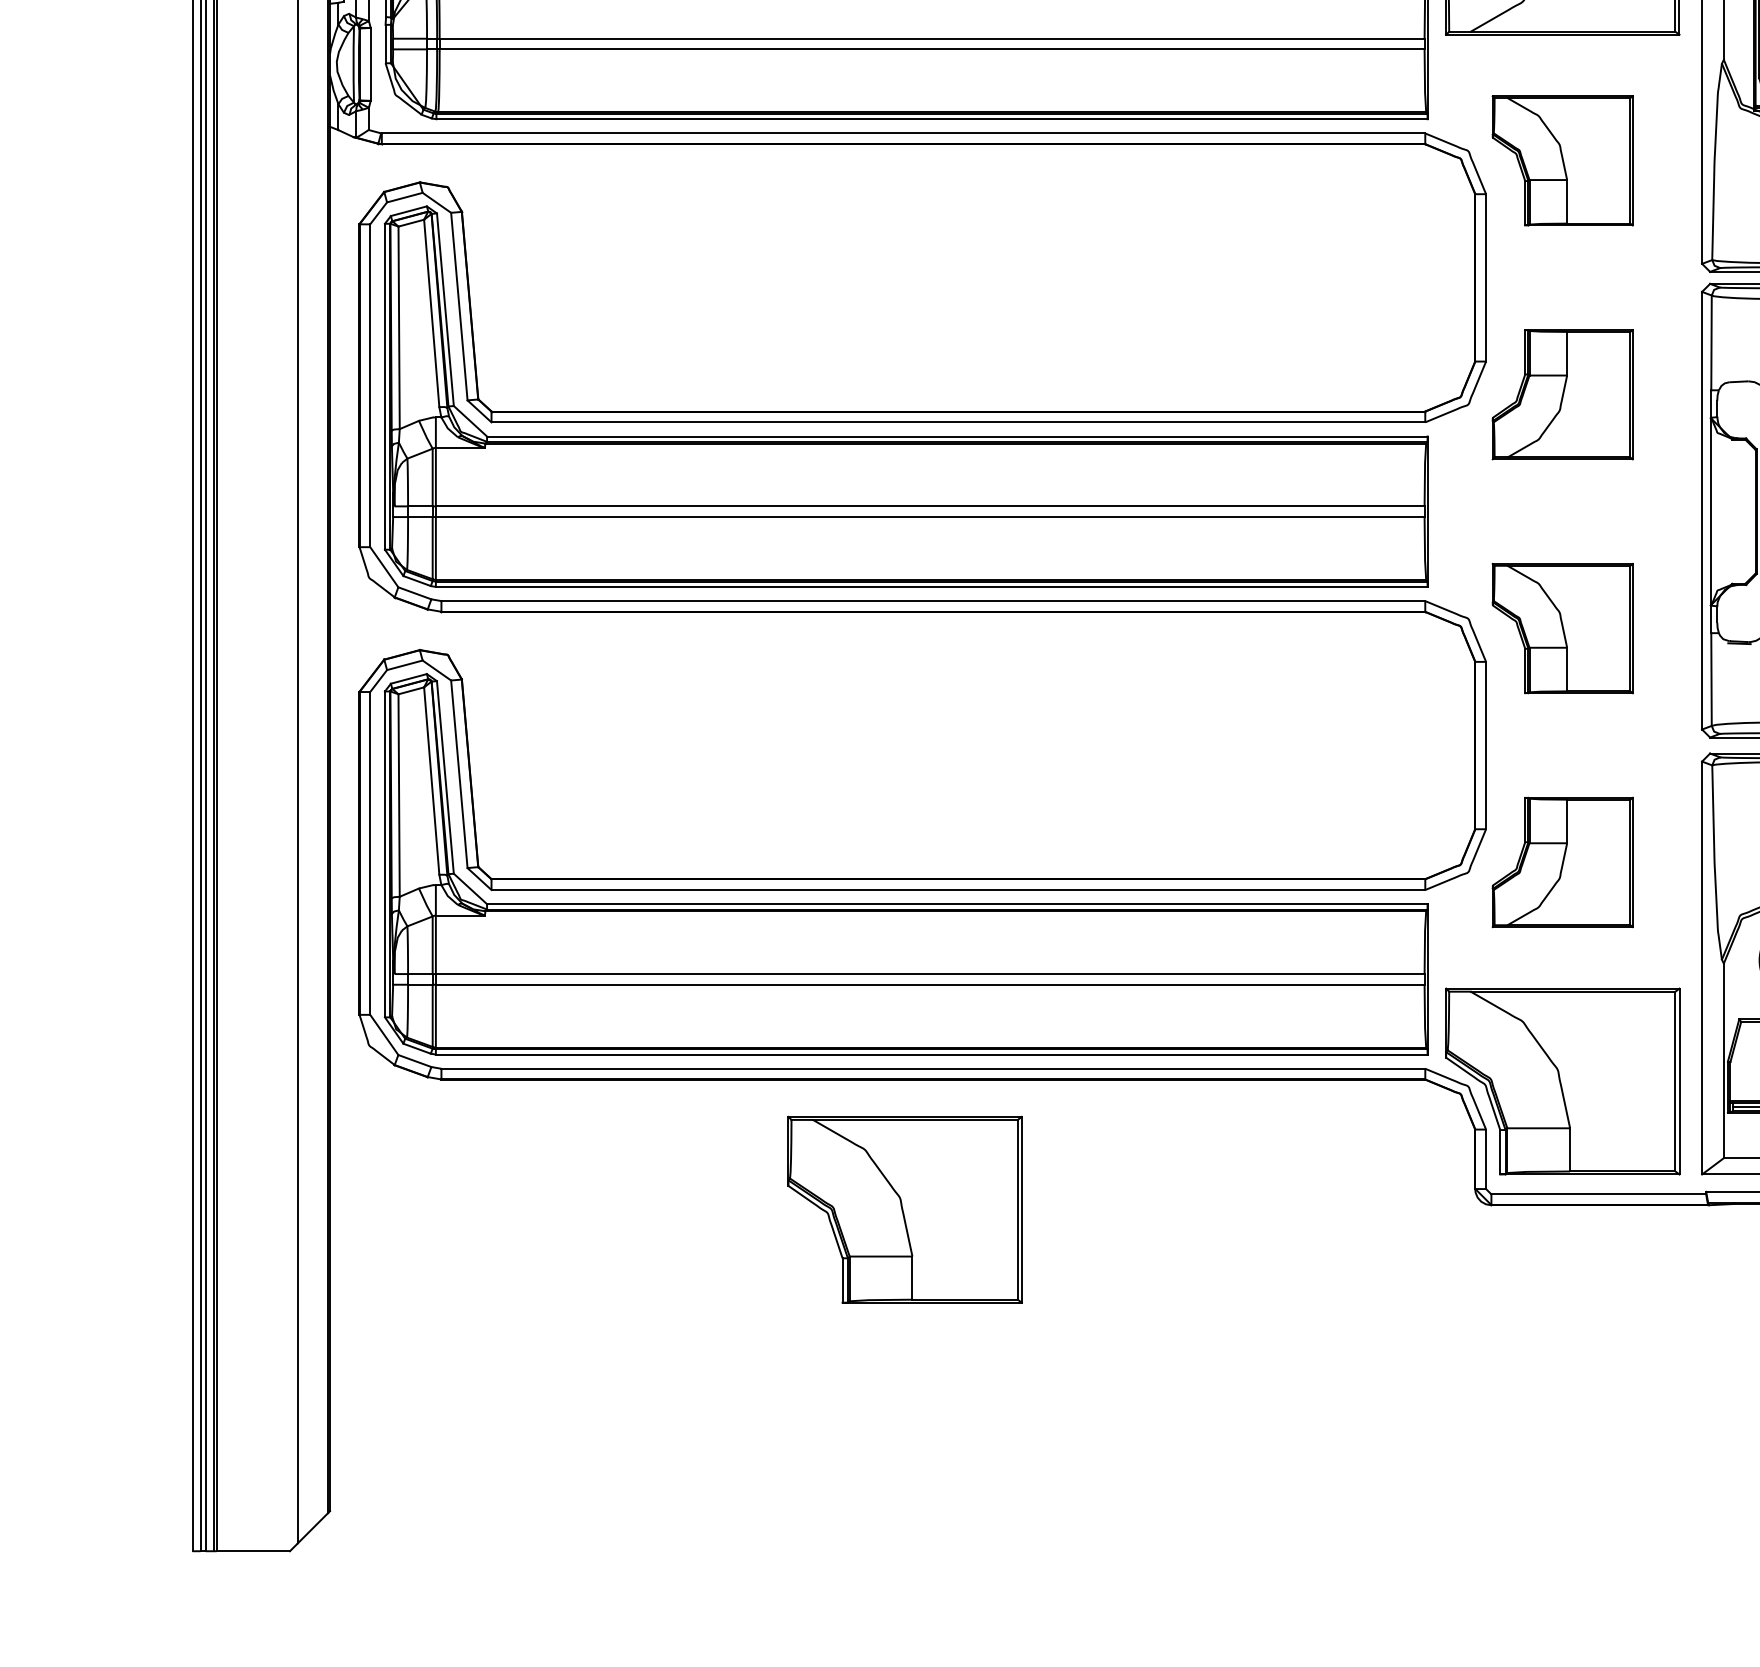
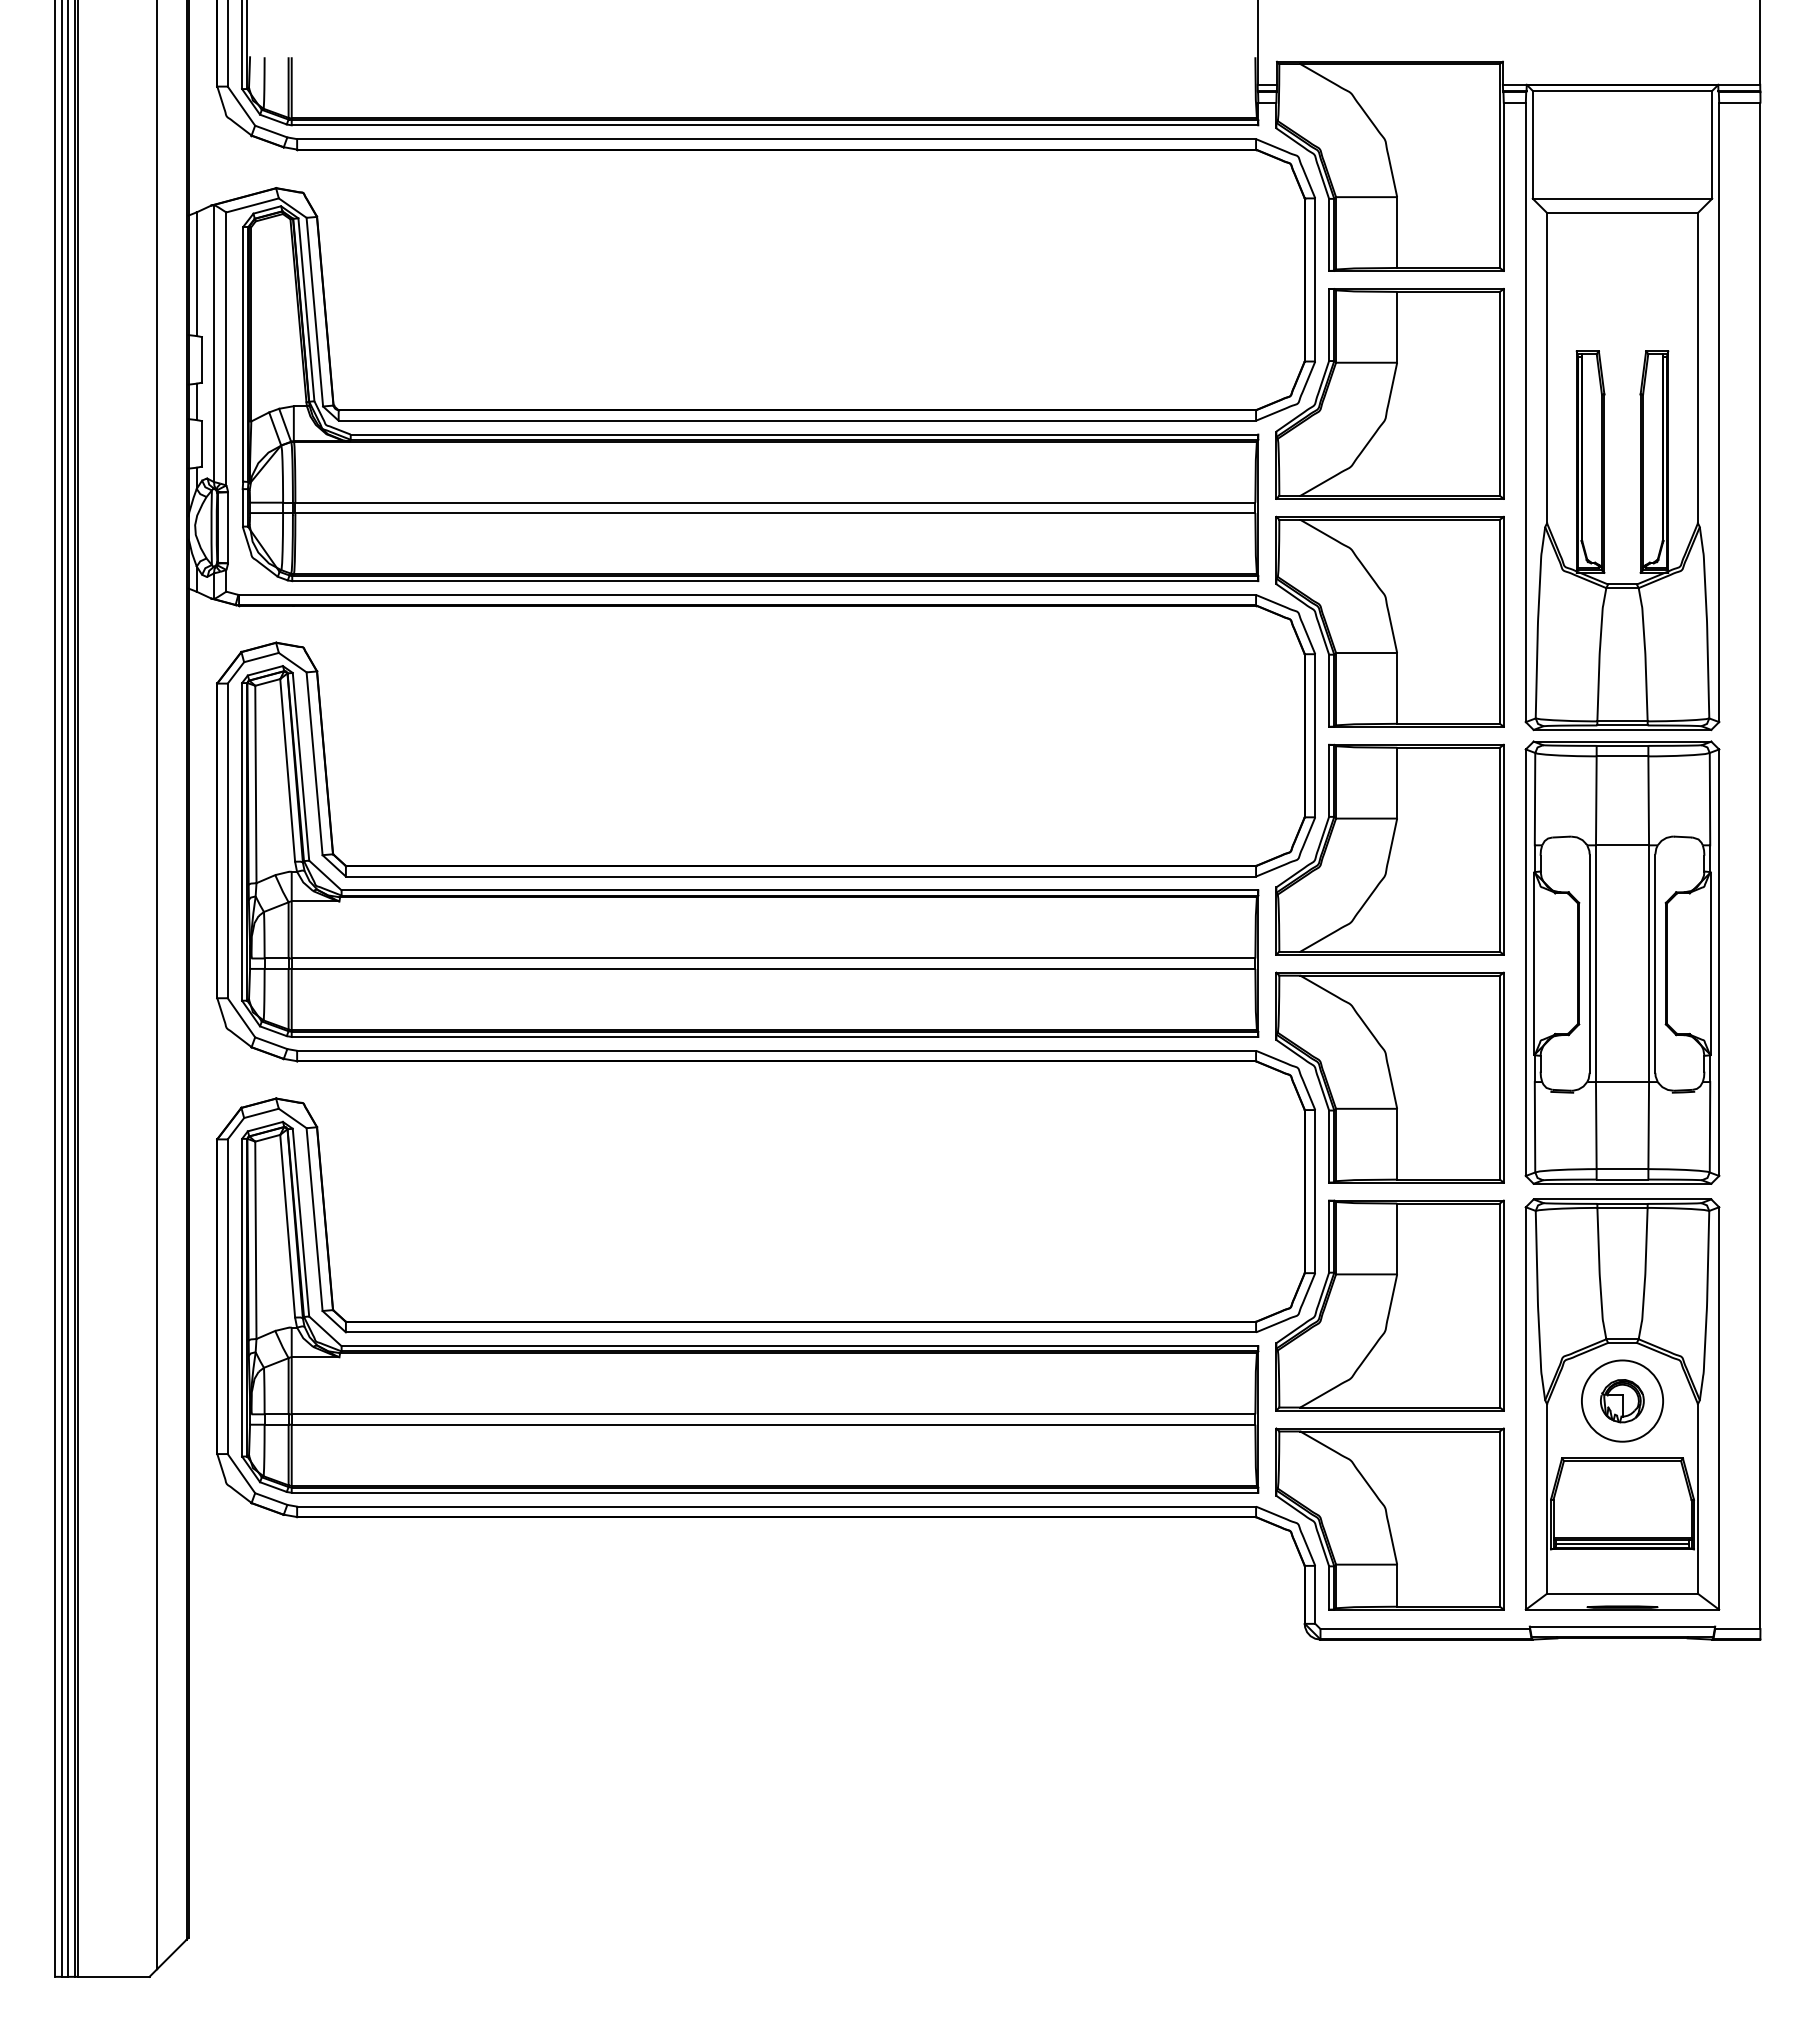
part: (1562, 160) -> (1389, 621), size x1.67
part: (1562, 394) -> (1389, 849), size x1.67
part: (1562, 628) -> (1389, 1077), size x1.67
part: (1562, 862) -> (1389, 1305), size x1.67
part: (904, 1209) -> (748, 1643), removed

